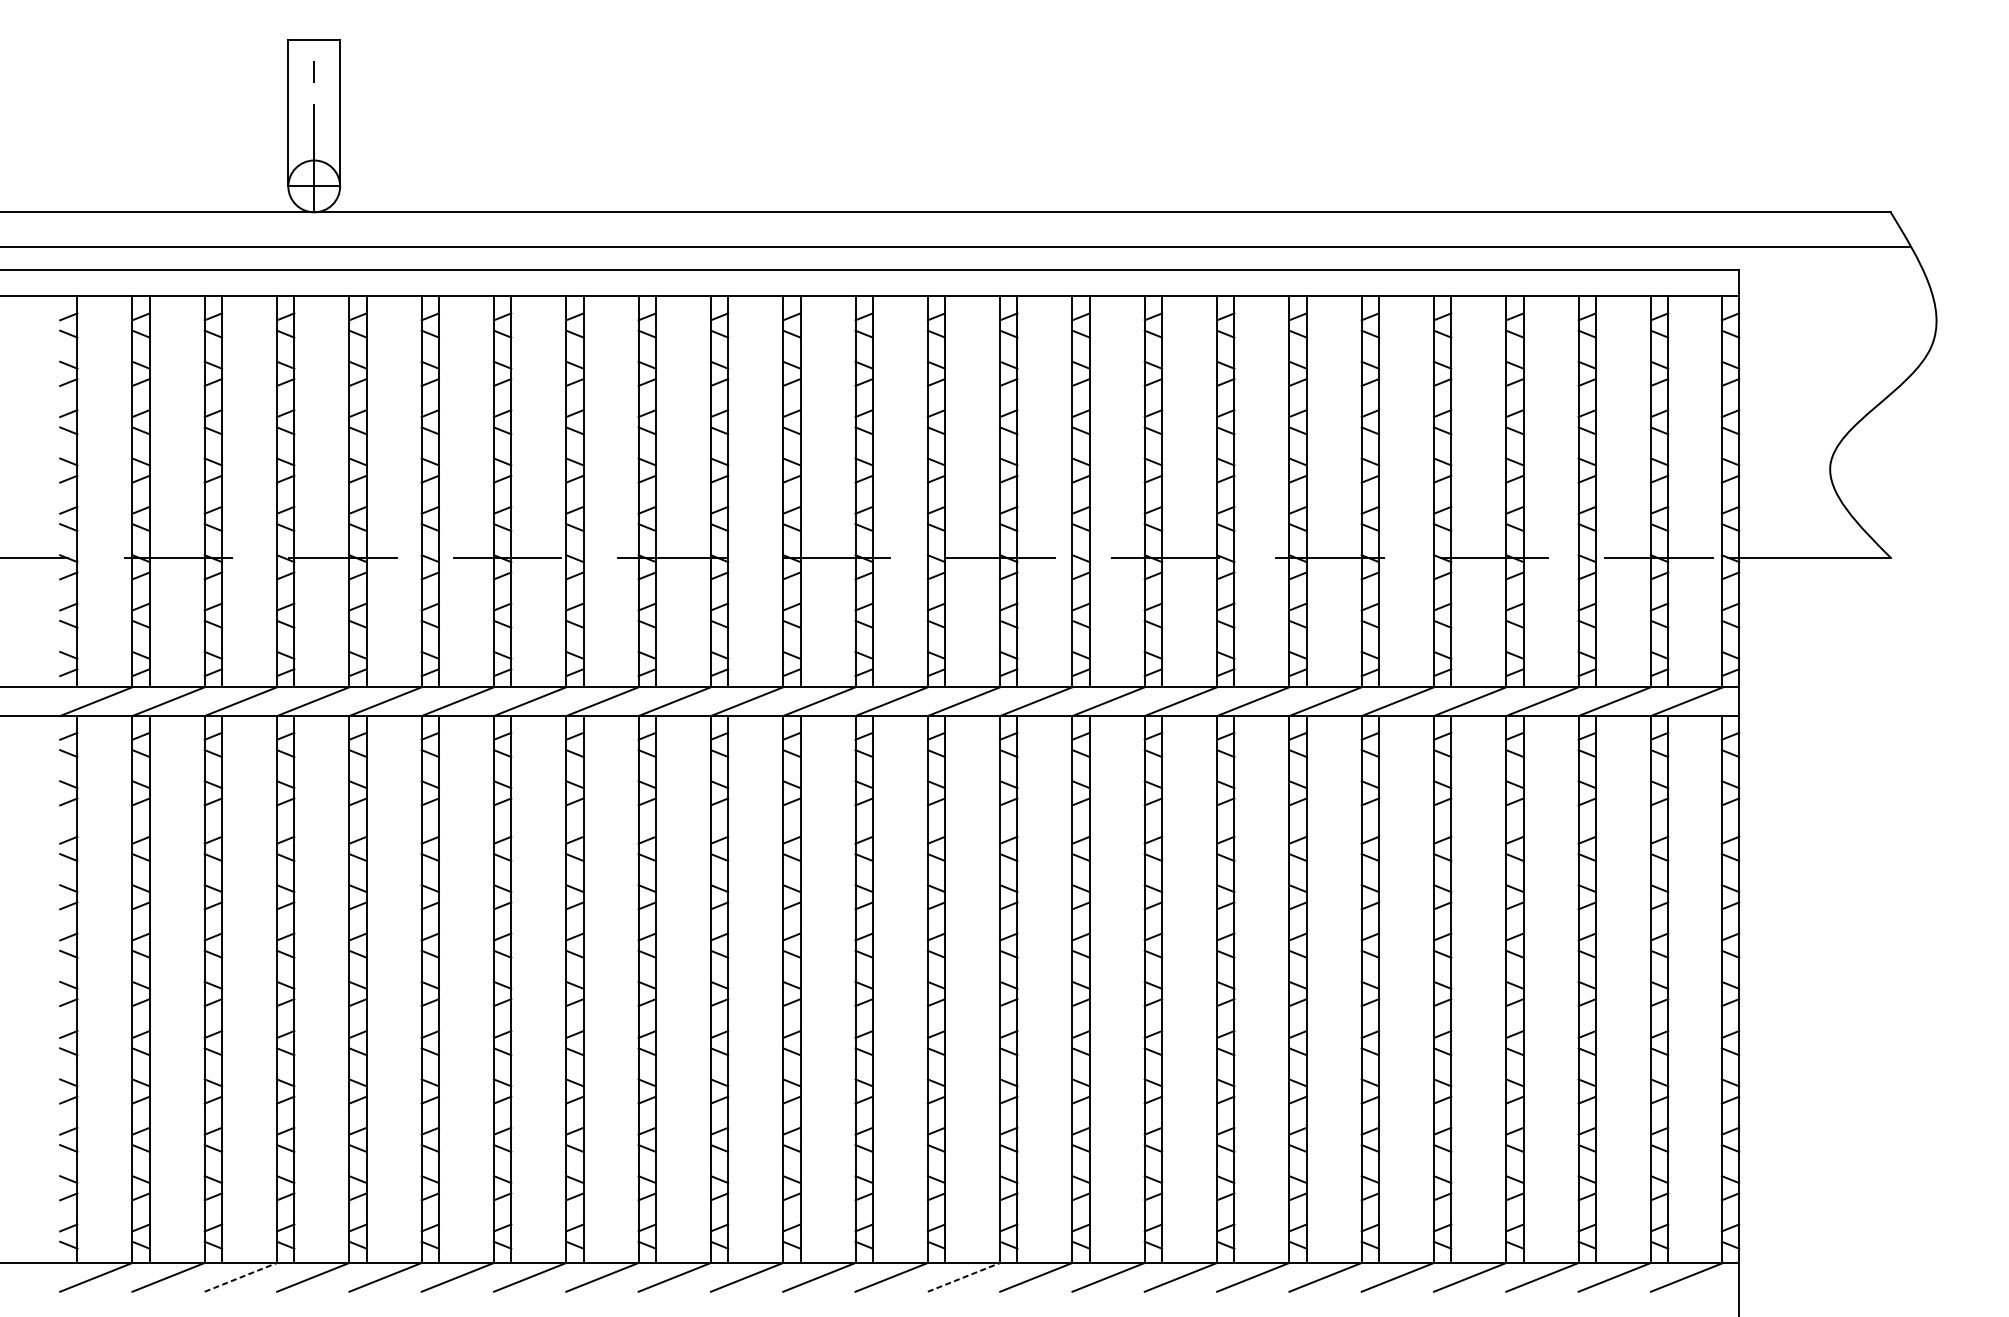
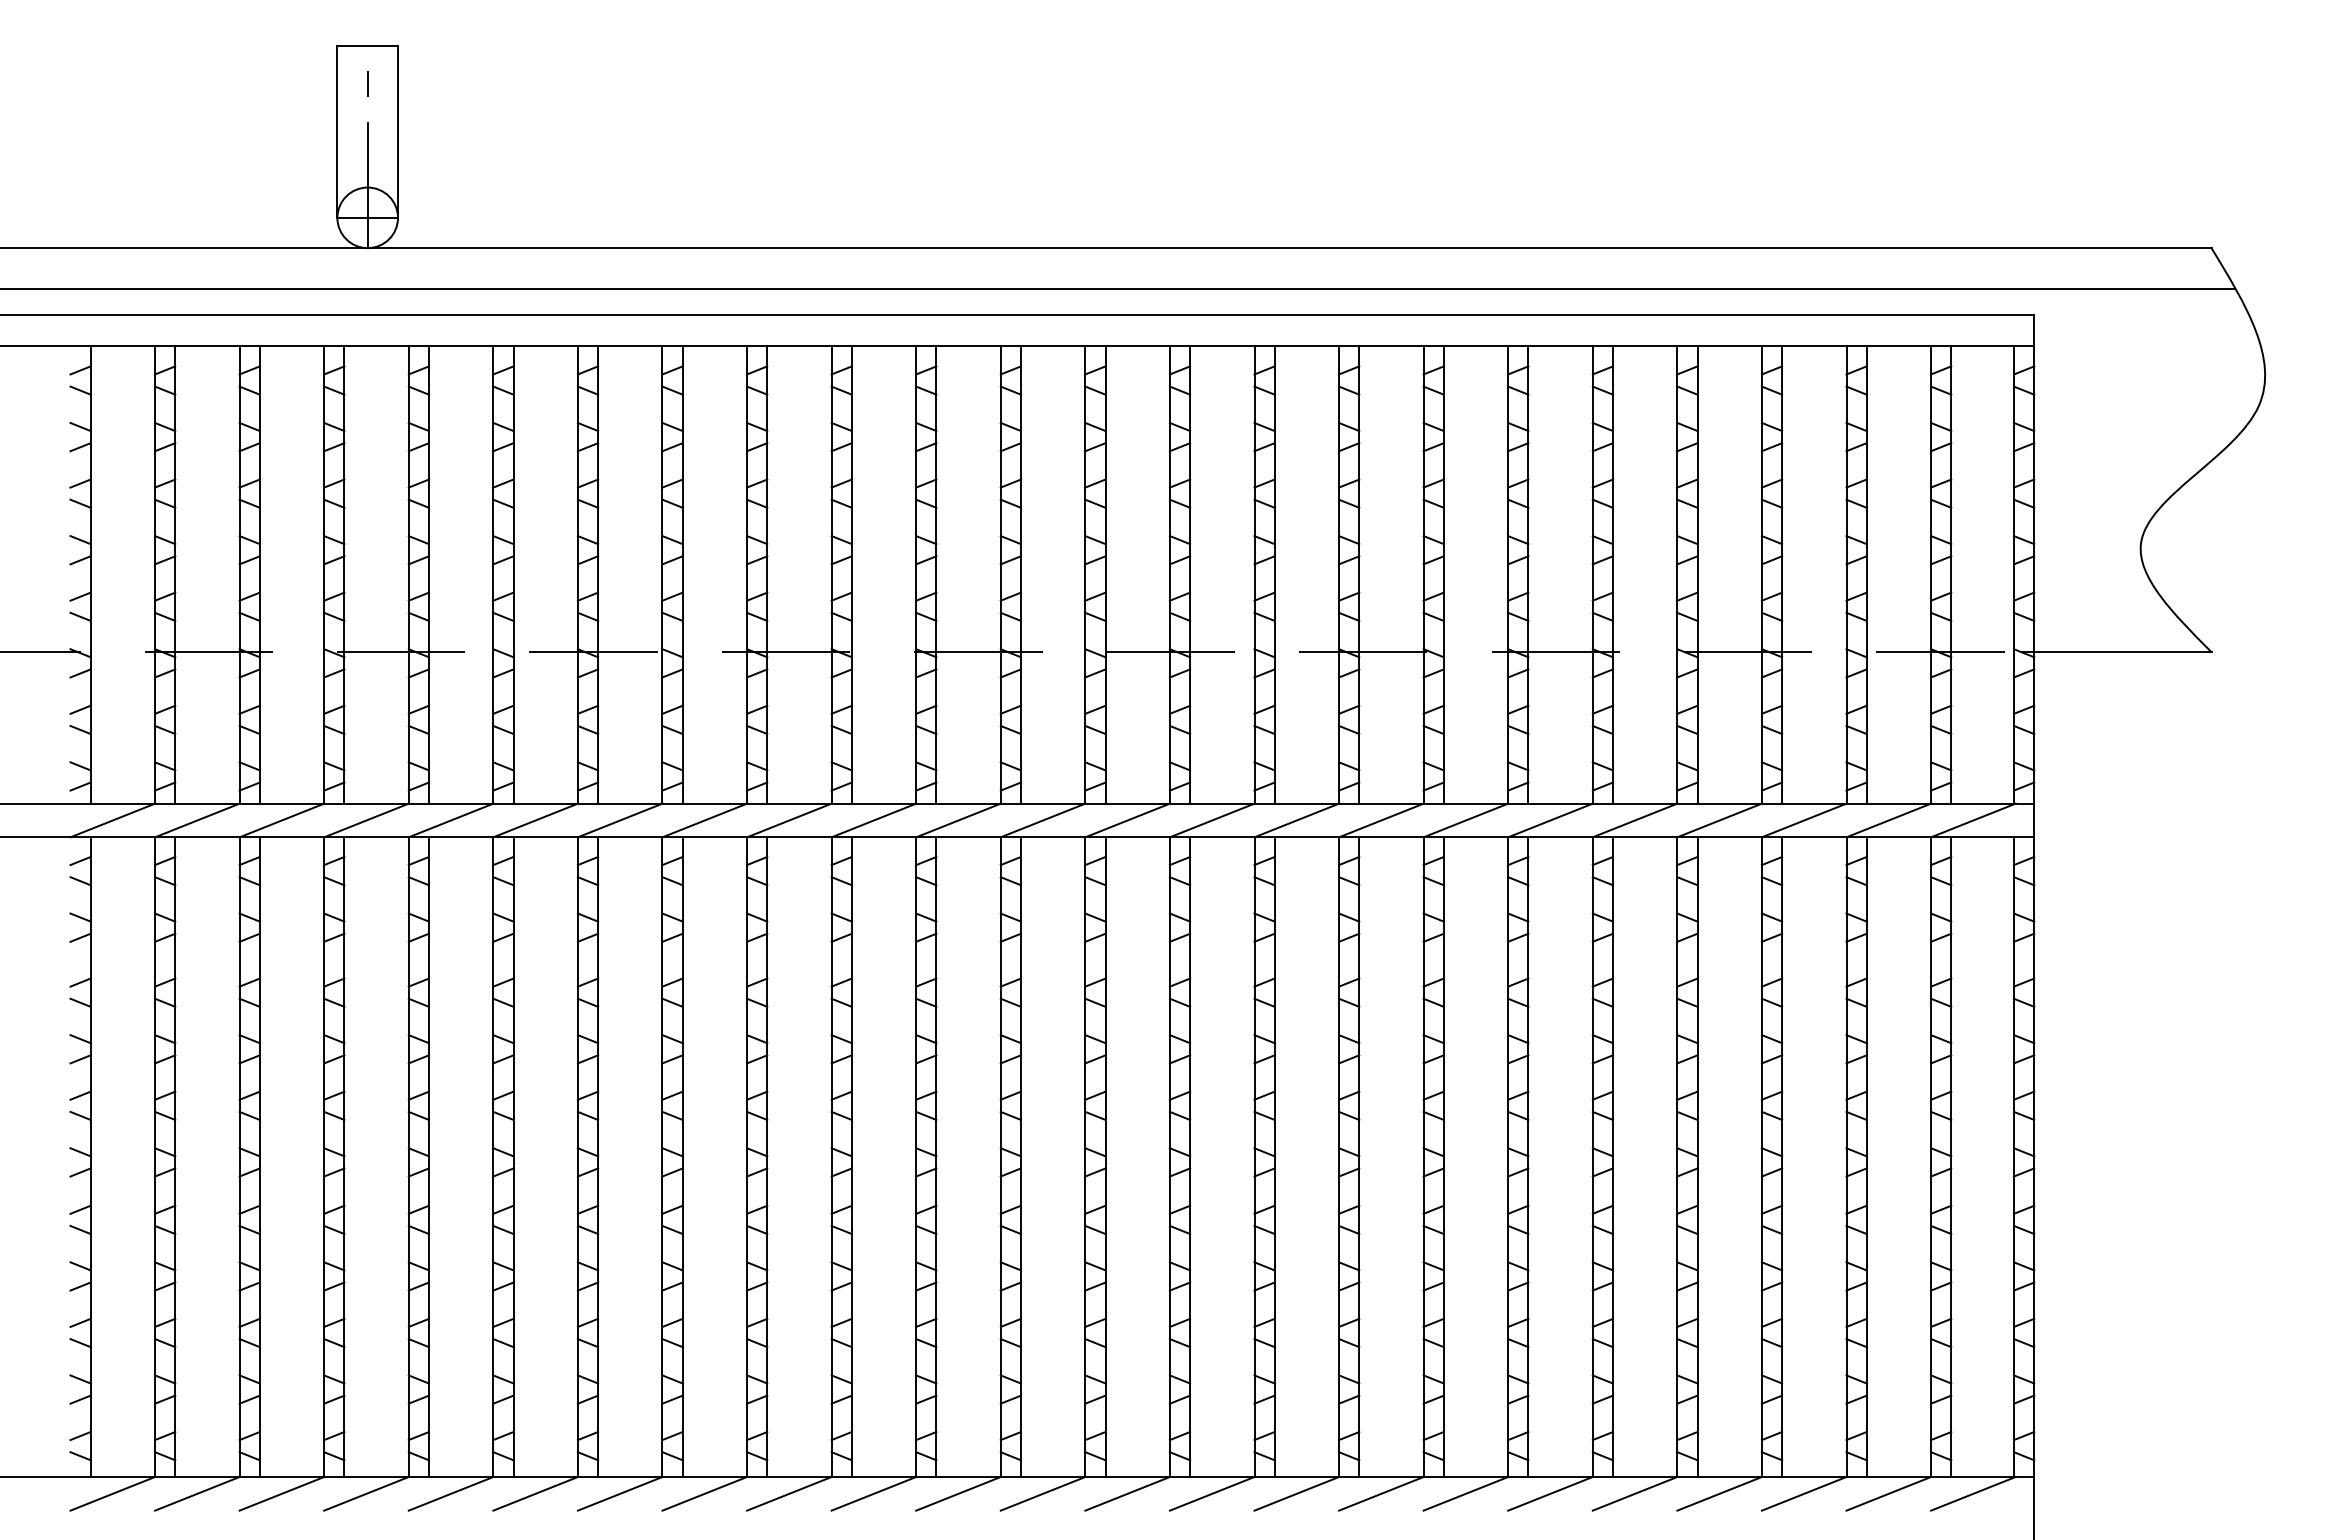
line: (240, 1277) -> (281, 1493), dashed -> solid
line: (963, 1277) -> (1127, 1493), dashed -> solid

